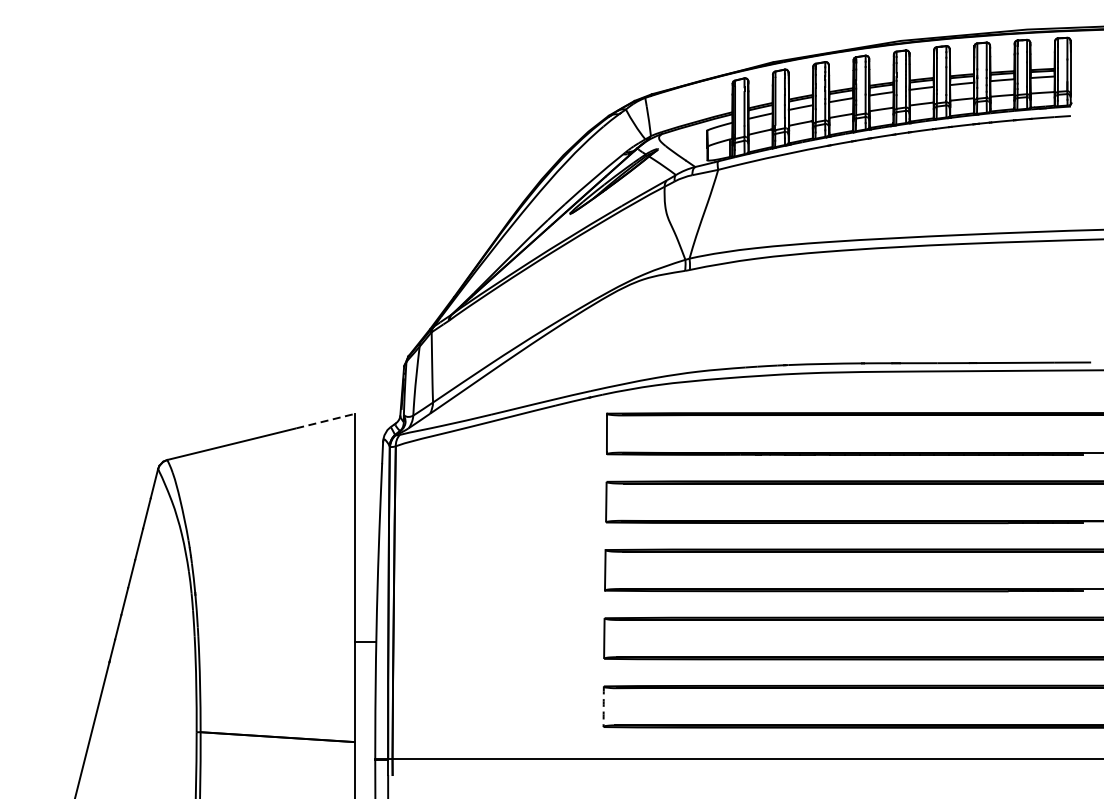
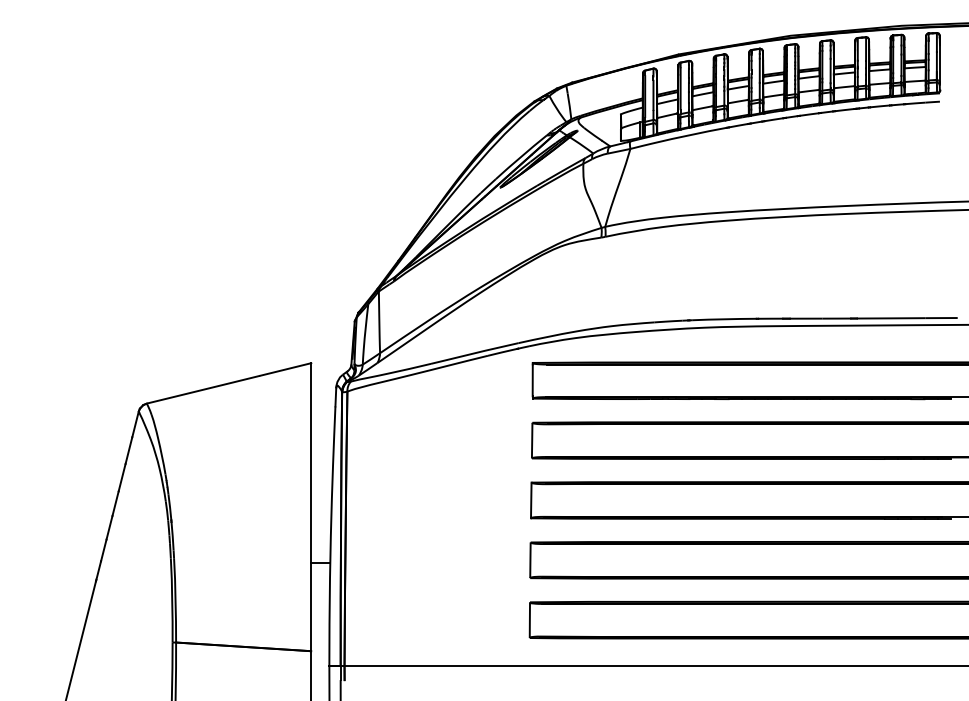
line: (326, 421) -> (286, 369), dashed -> solid
arc: (603, 707) -> (529, 620), dashed -> solid

